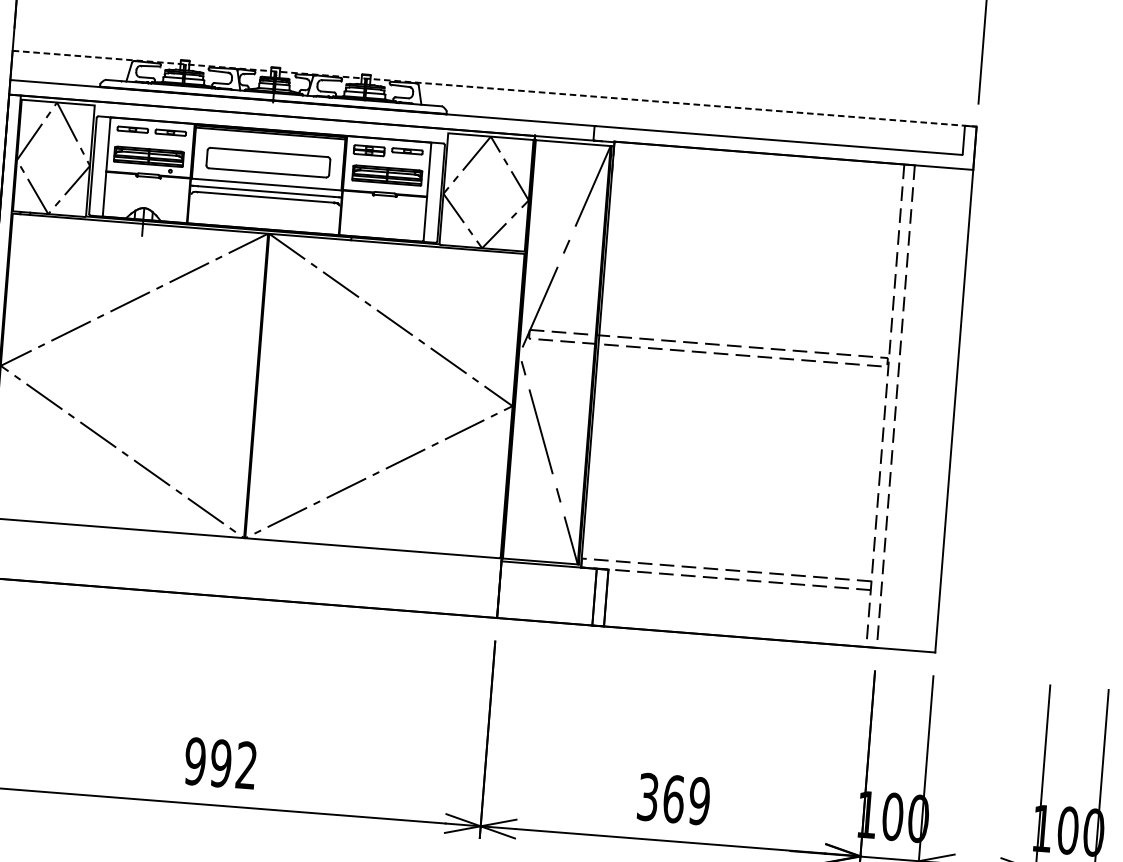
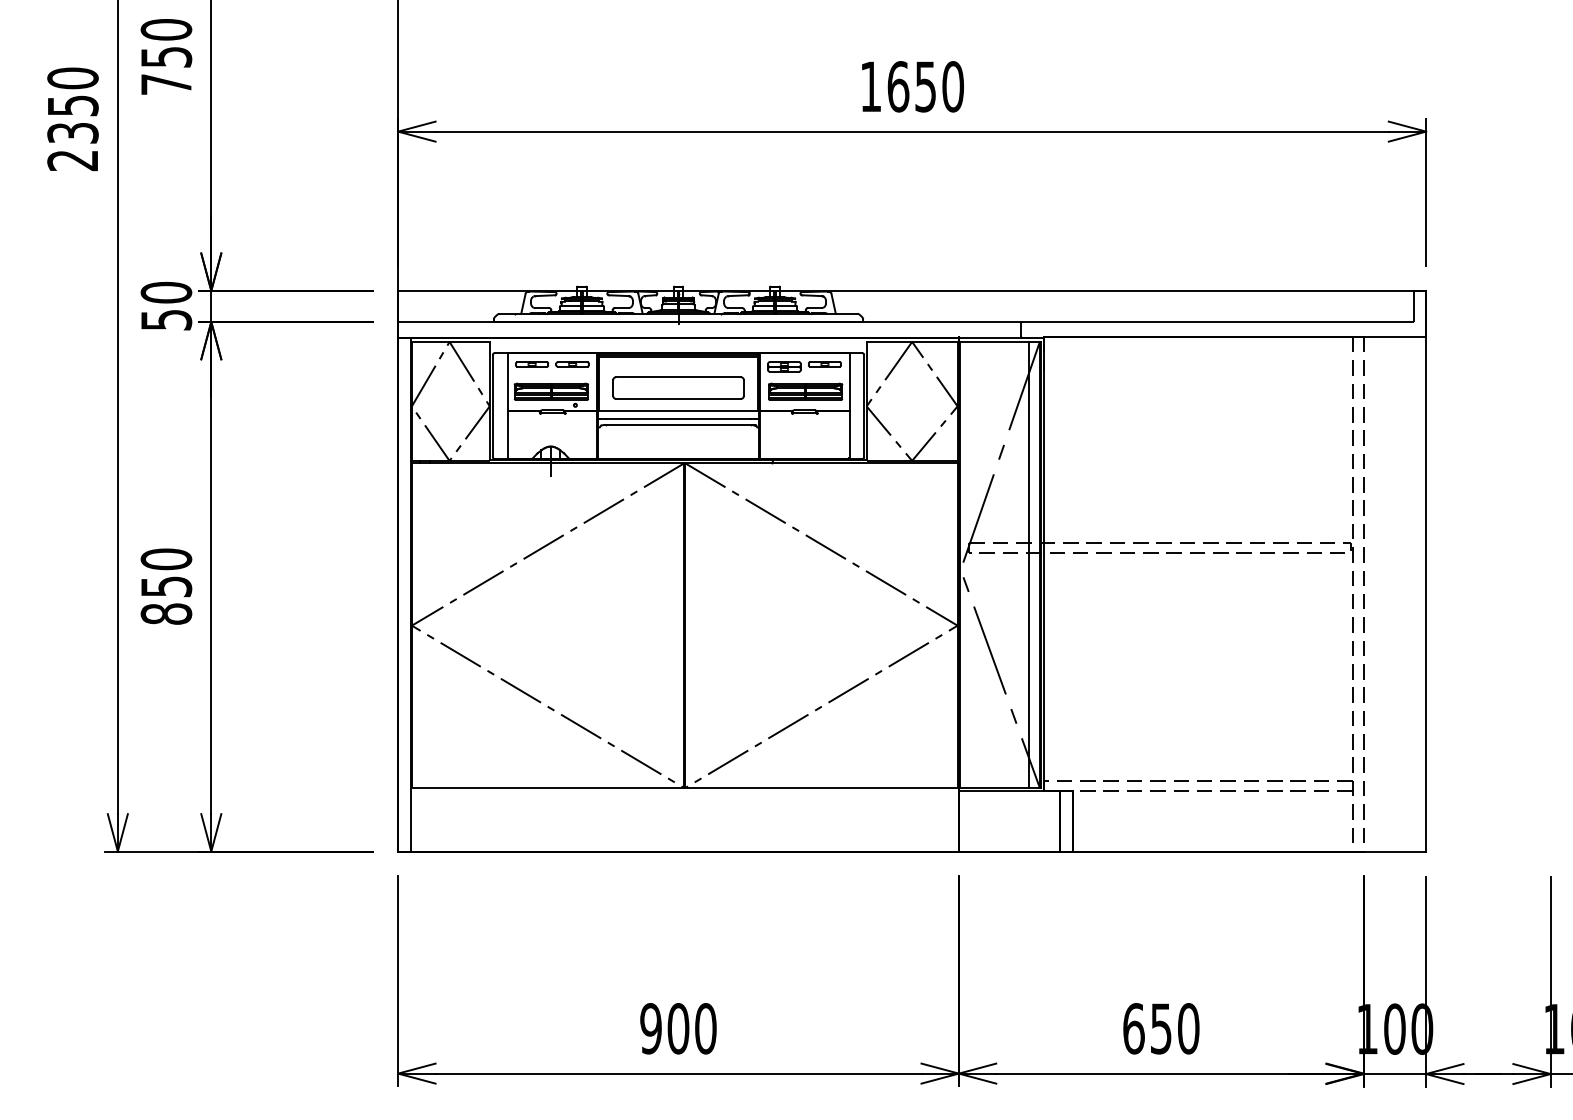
line: (495, 88) -> (912, 290), dashed -> solid
line: (583, 353) -> (1028, 564), added
text: (233, 764) -> (691, 1028), 992 -> 900
text: (674, 798) -> (1161, 1028), 369 -> 650

